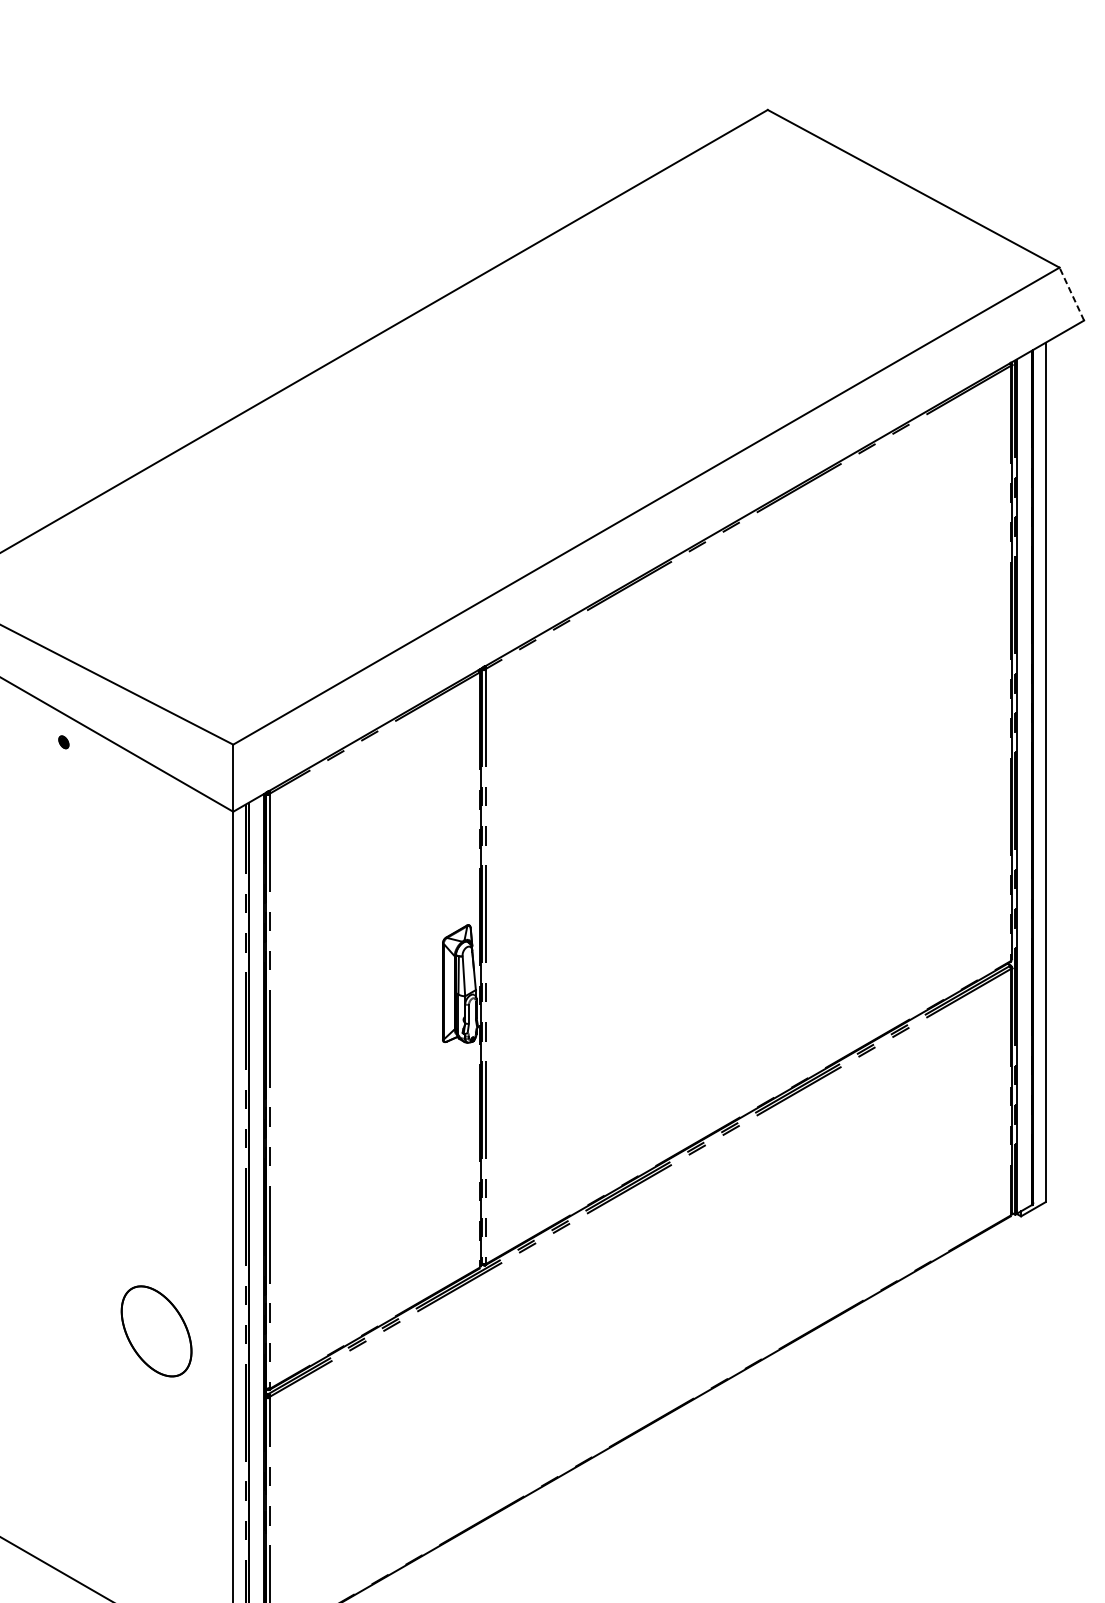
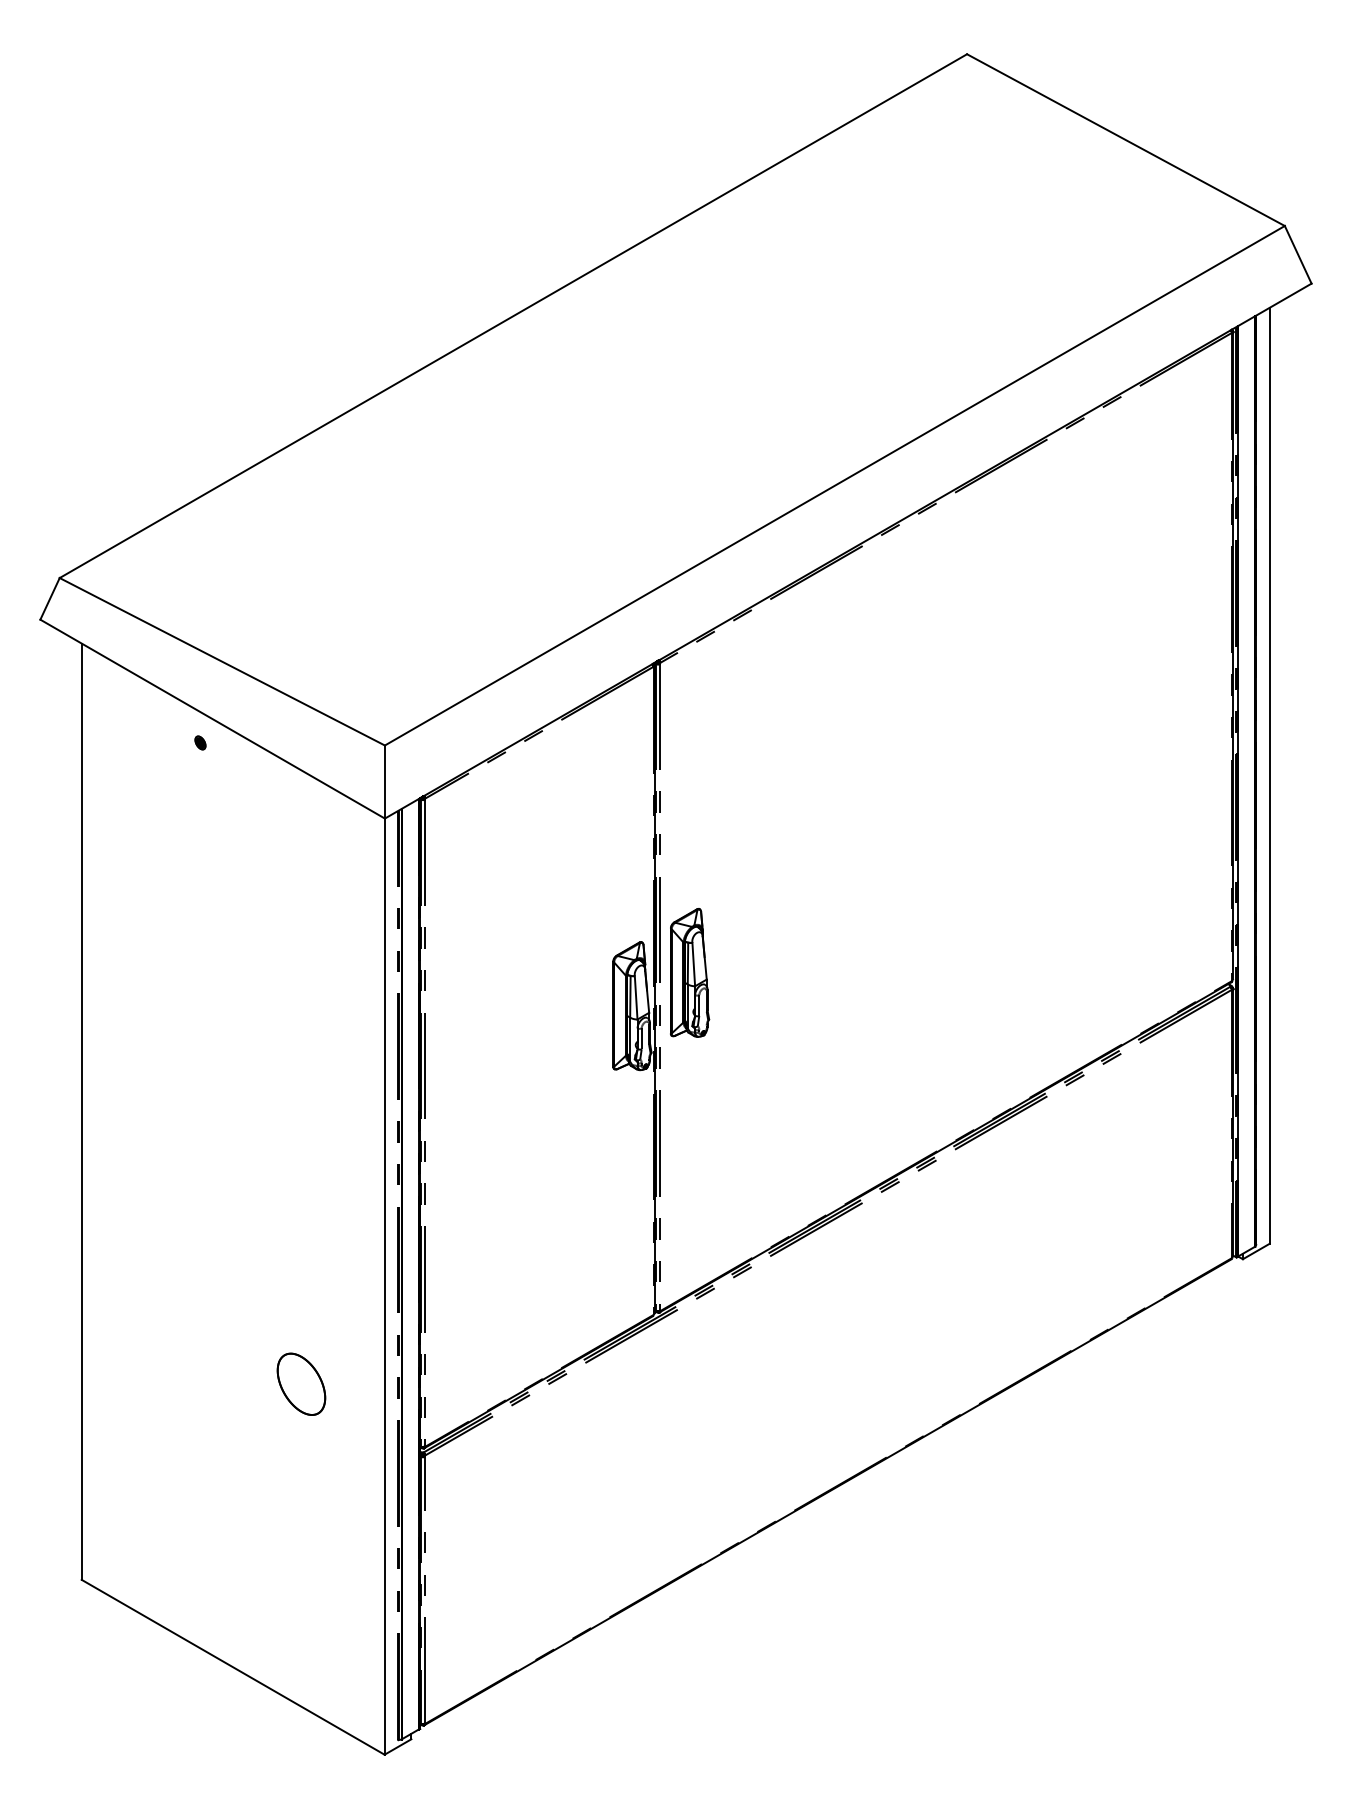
line: (1072, 293) -> (1298, 254), dashed -> solid
part: (513, 953) -> (690, 972), added
part: (156, 1330) -> (301, 1383), size x0.62

